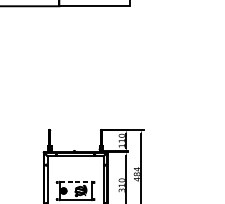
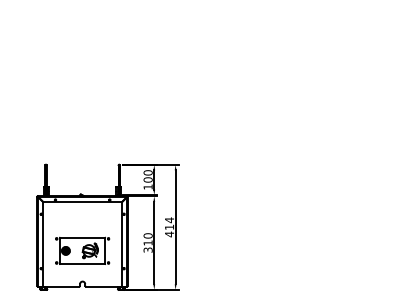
text: (121, 140) -> (147, 179), 110 -> 100
text: (137, 174) -> (169, 227), 484 -> 414
line: (76, 181) -> (83, 237), dashed -> solid

